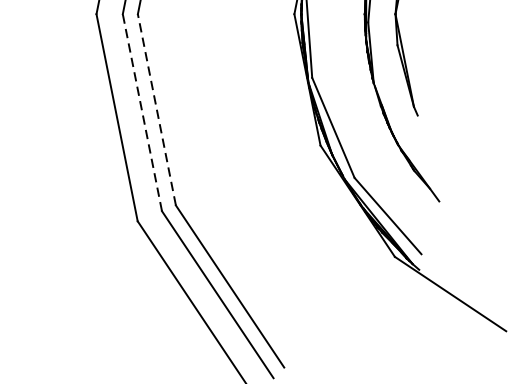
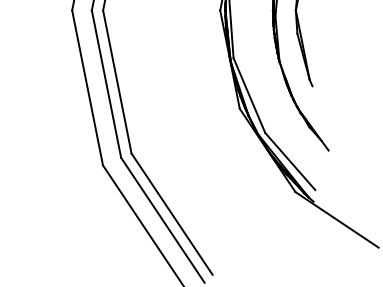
line: (157, 110) -> (117, 82), dashed -> solid
line: (142, 111) -> (106, 83), dashed -> solid

